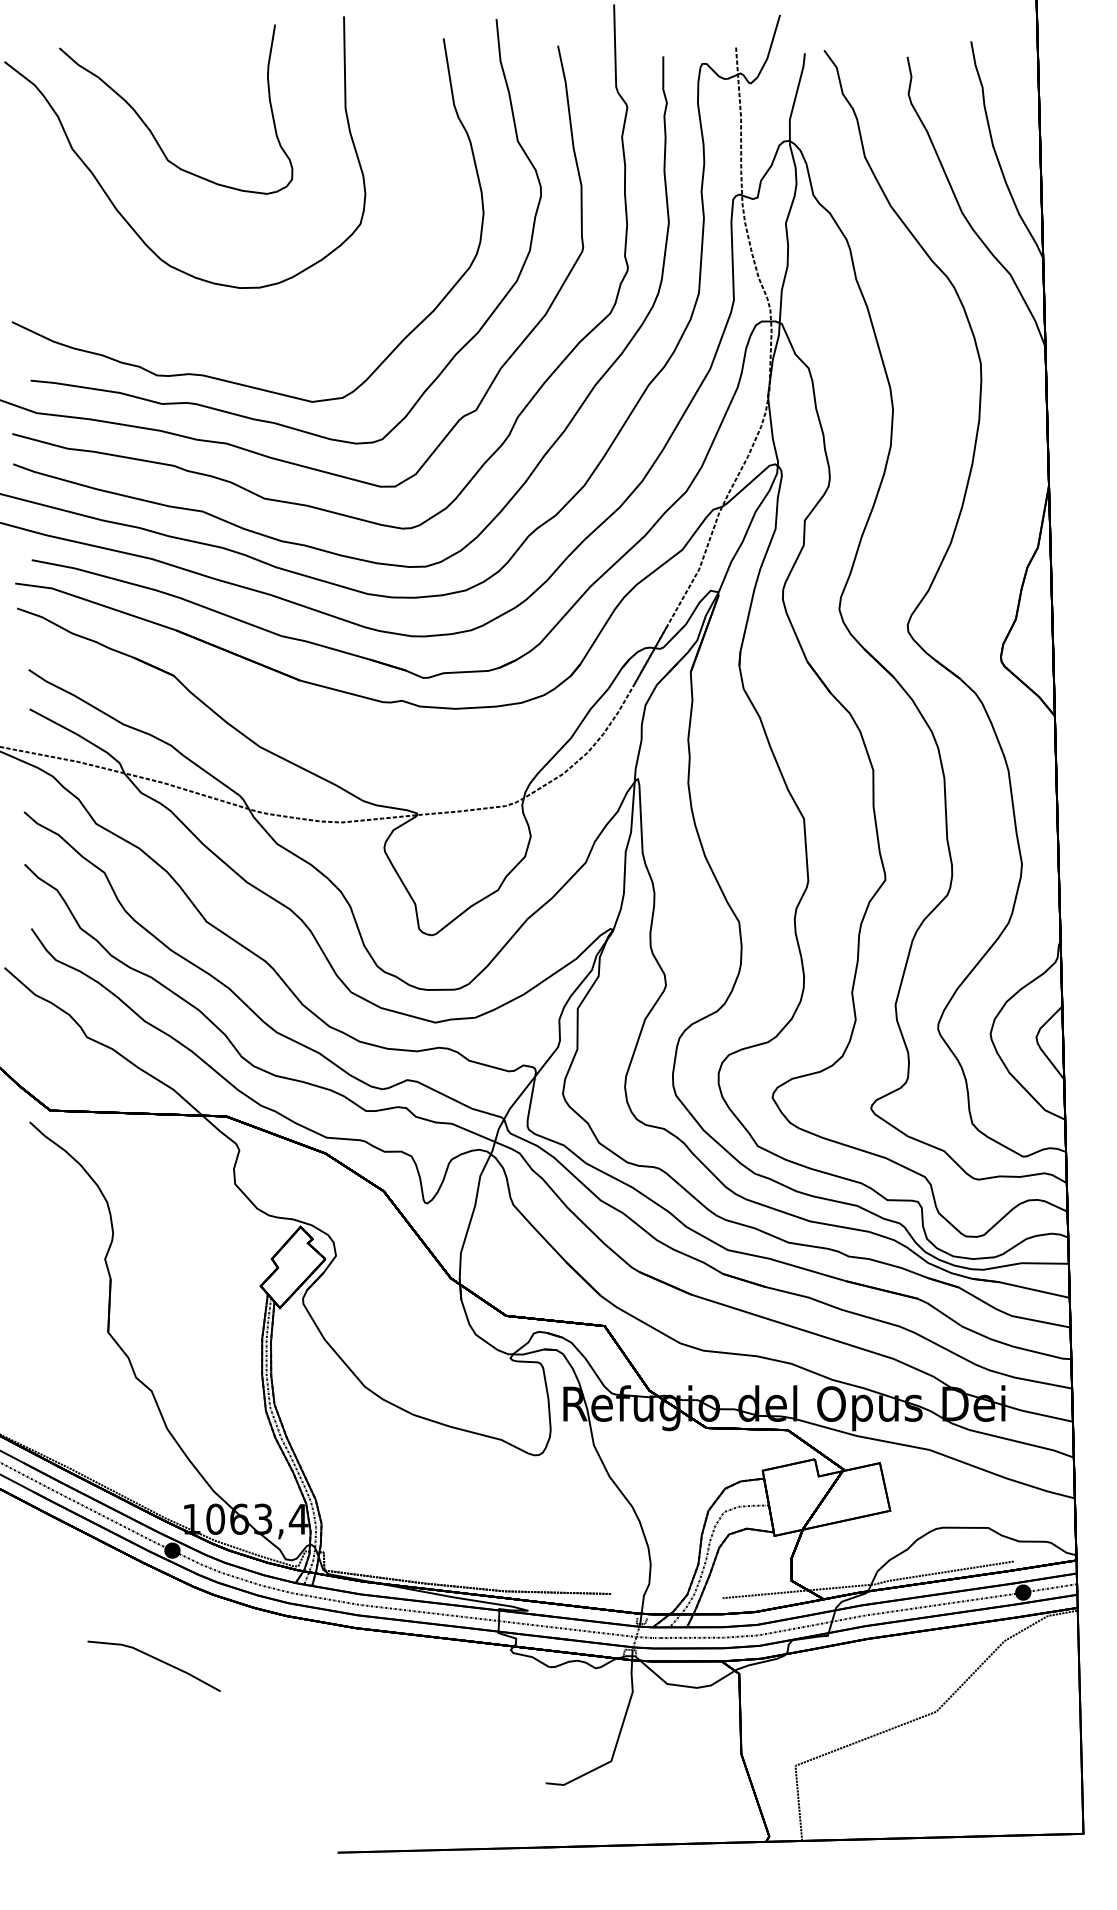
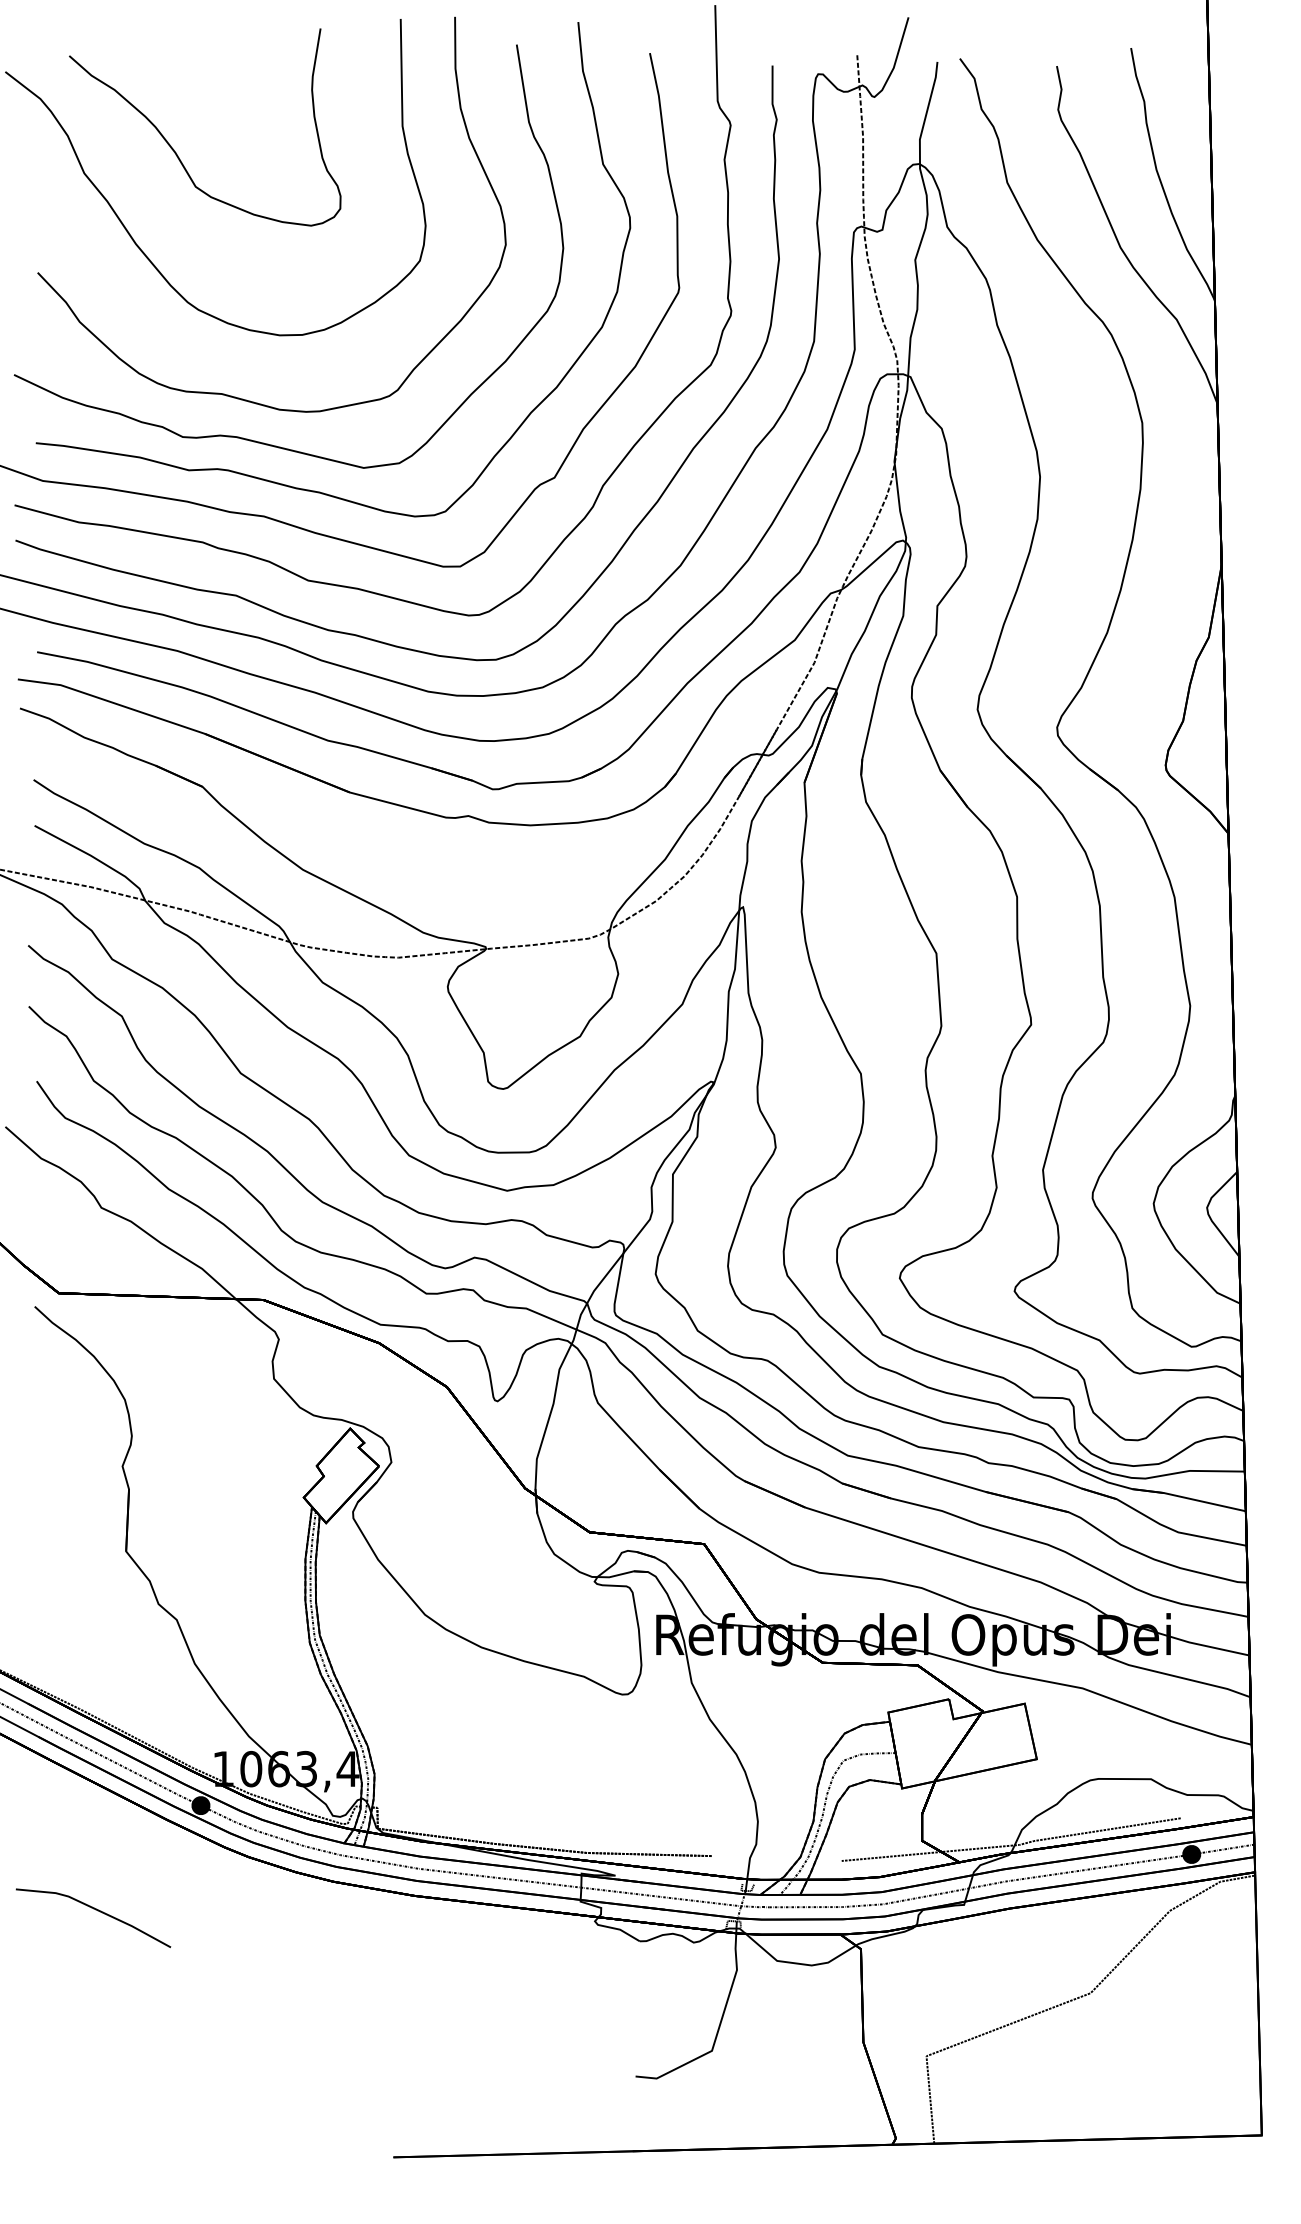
part: (195, 338) -> (227, 394), added
part: (155, 1659) -> (95, 1910), moved

